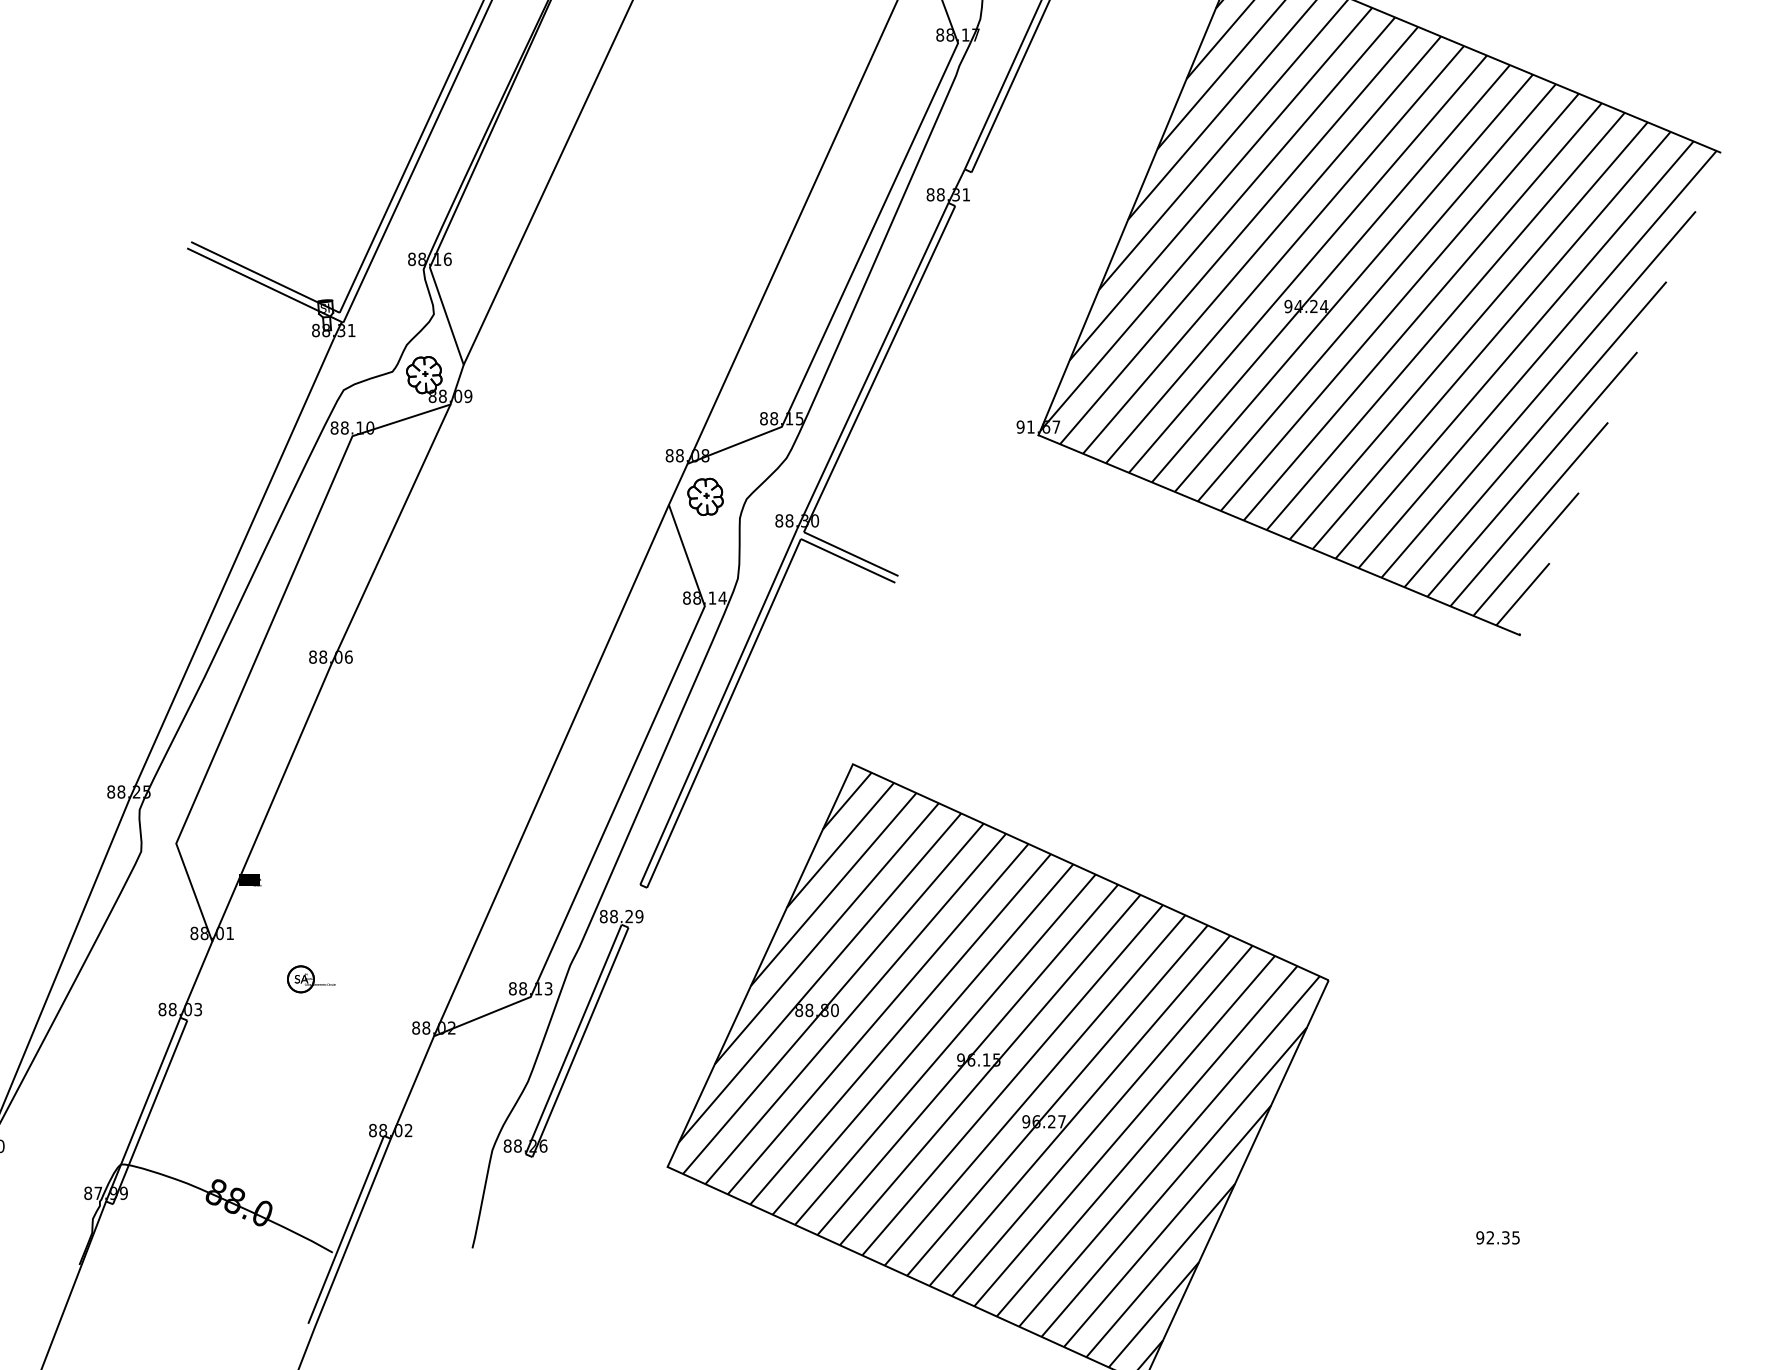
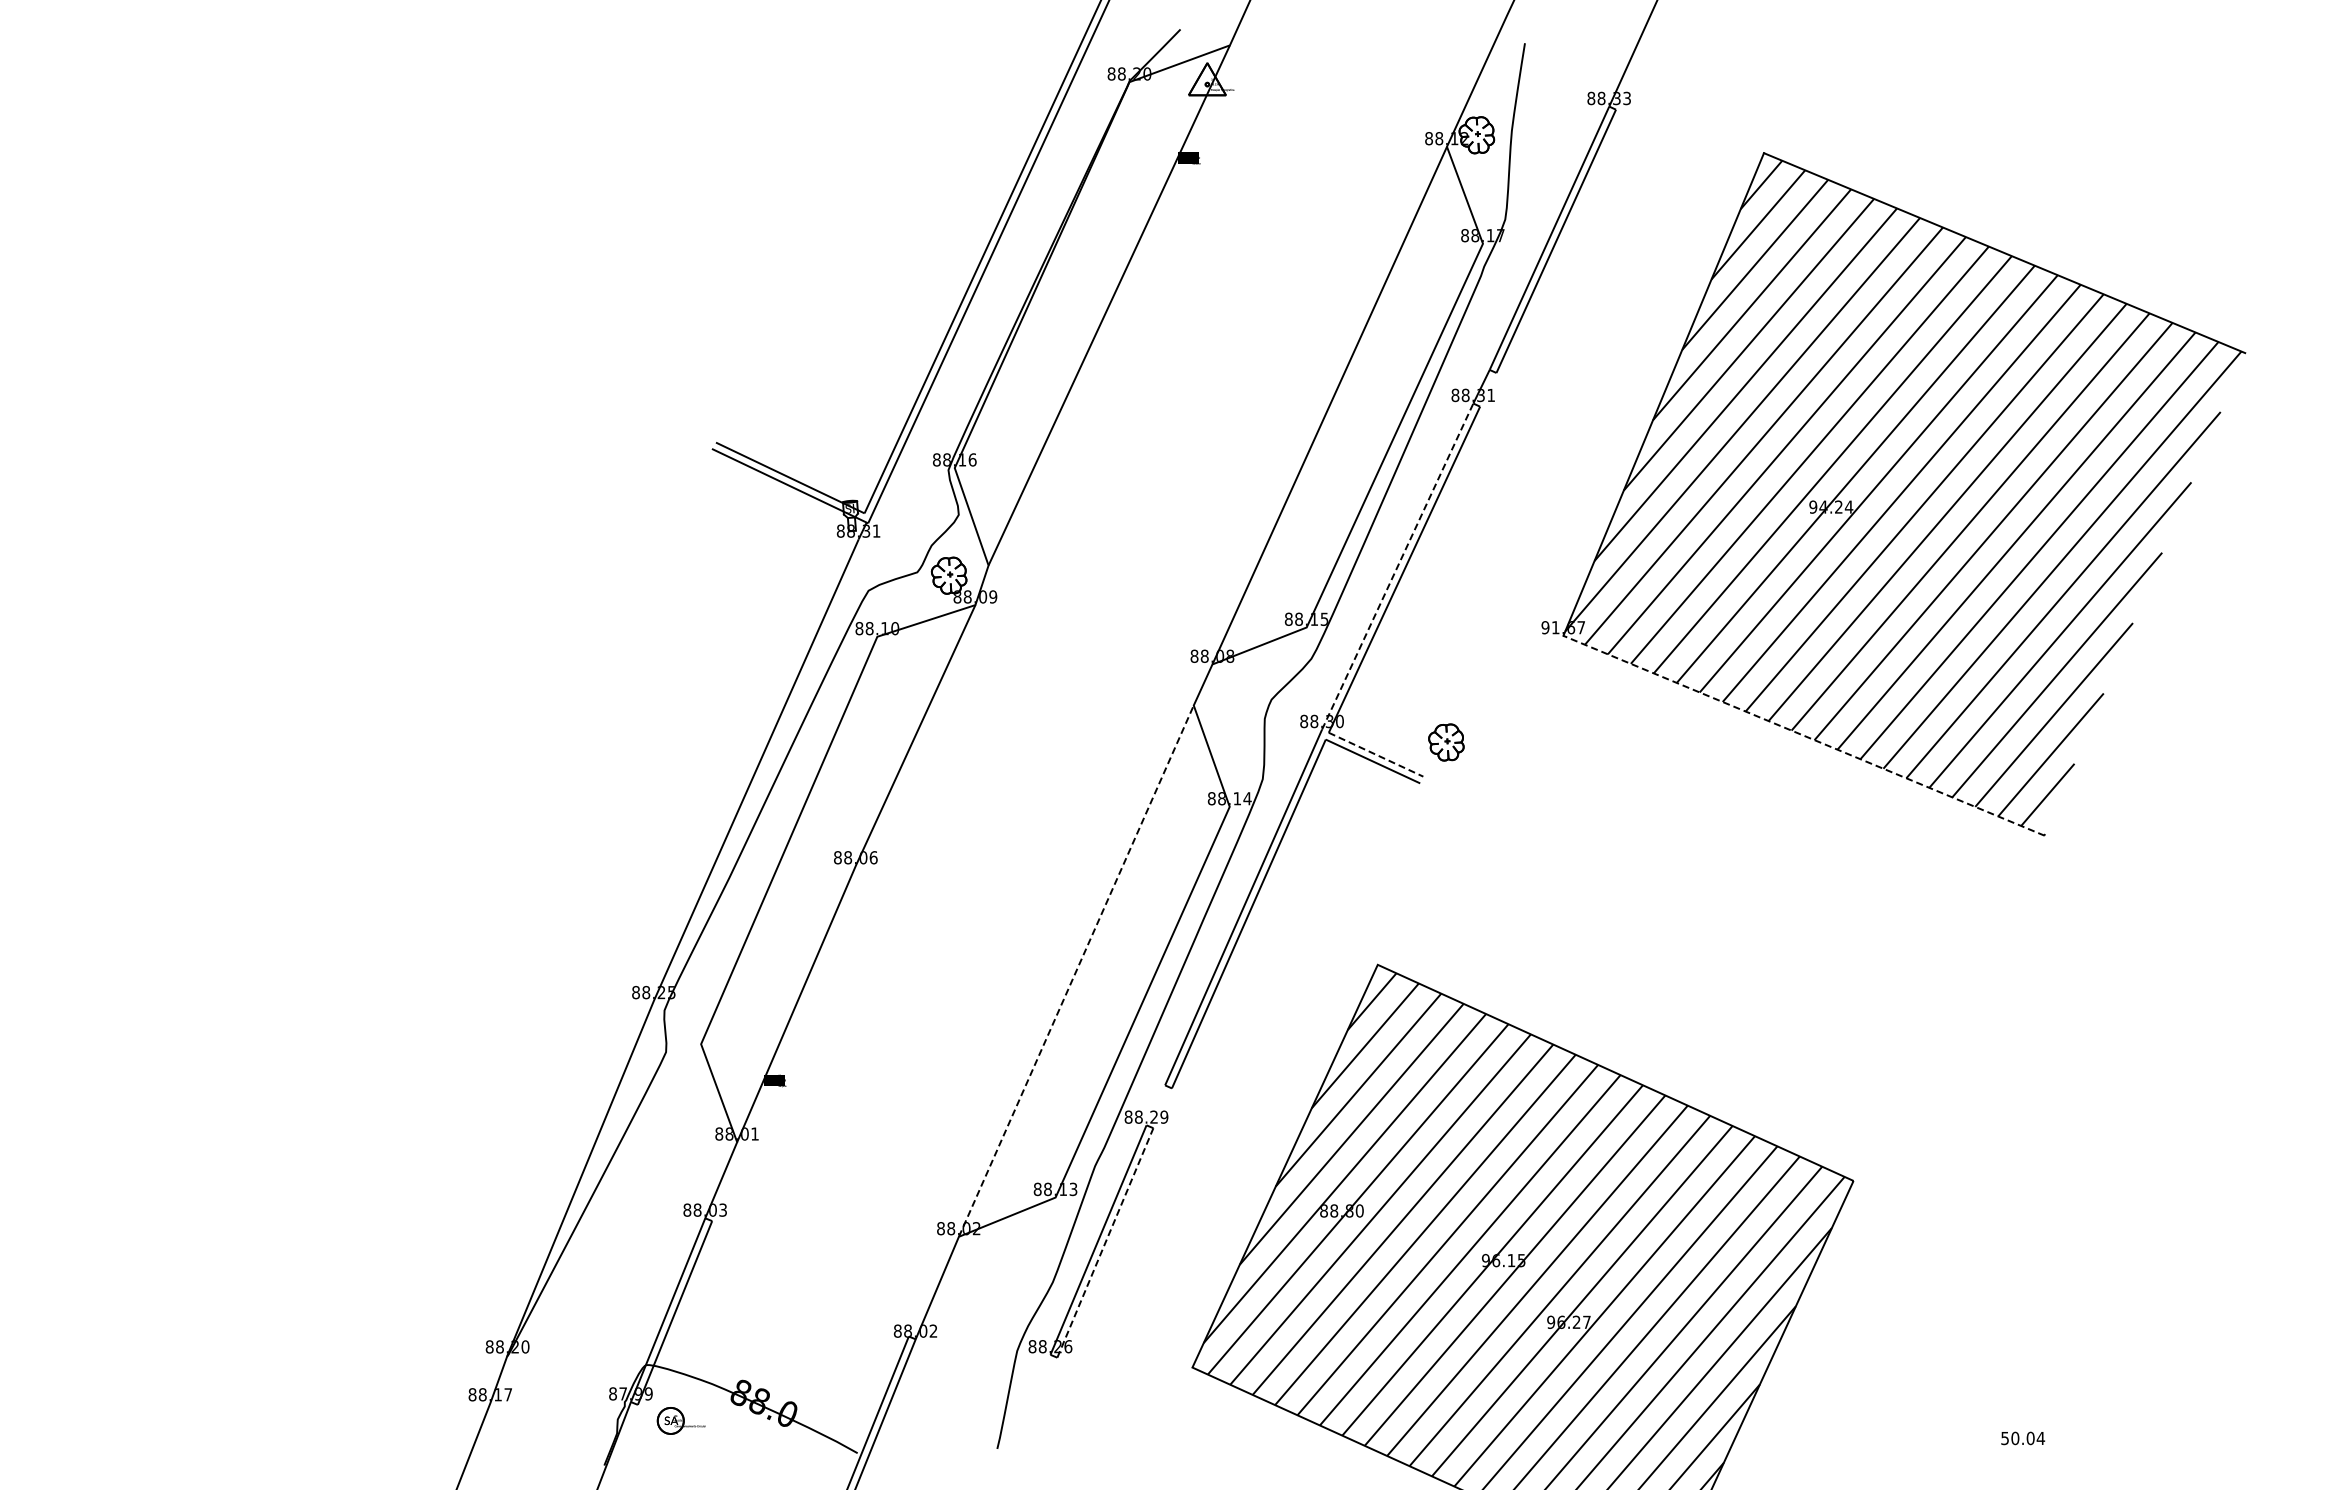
line: (872, 365) -> (1397, 566), solid -> dashed
part: (705, 496) -> (1446, 742), moved
line: (1279, 534) -> (1804, 735), solid -> dashed
line: (851, 553) -> (1376, 754), solid -> dashed
line: (551, 769) -> (1076, 970), solid -> dashed
part: (310, 978) -> (680, 1420), moved
line: (580, 1041) -> (1105, 1242), solid -> dashed
text: (1498, 1237) -> (2023, 1438), 92.35 -> 50.04

